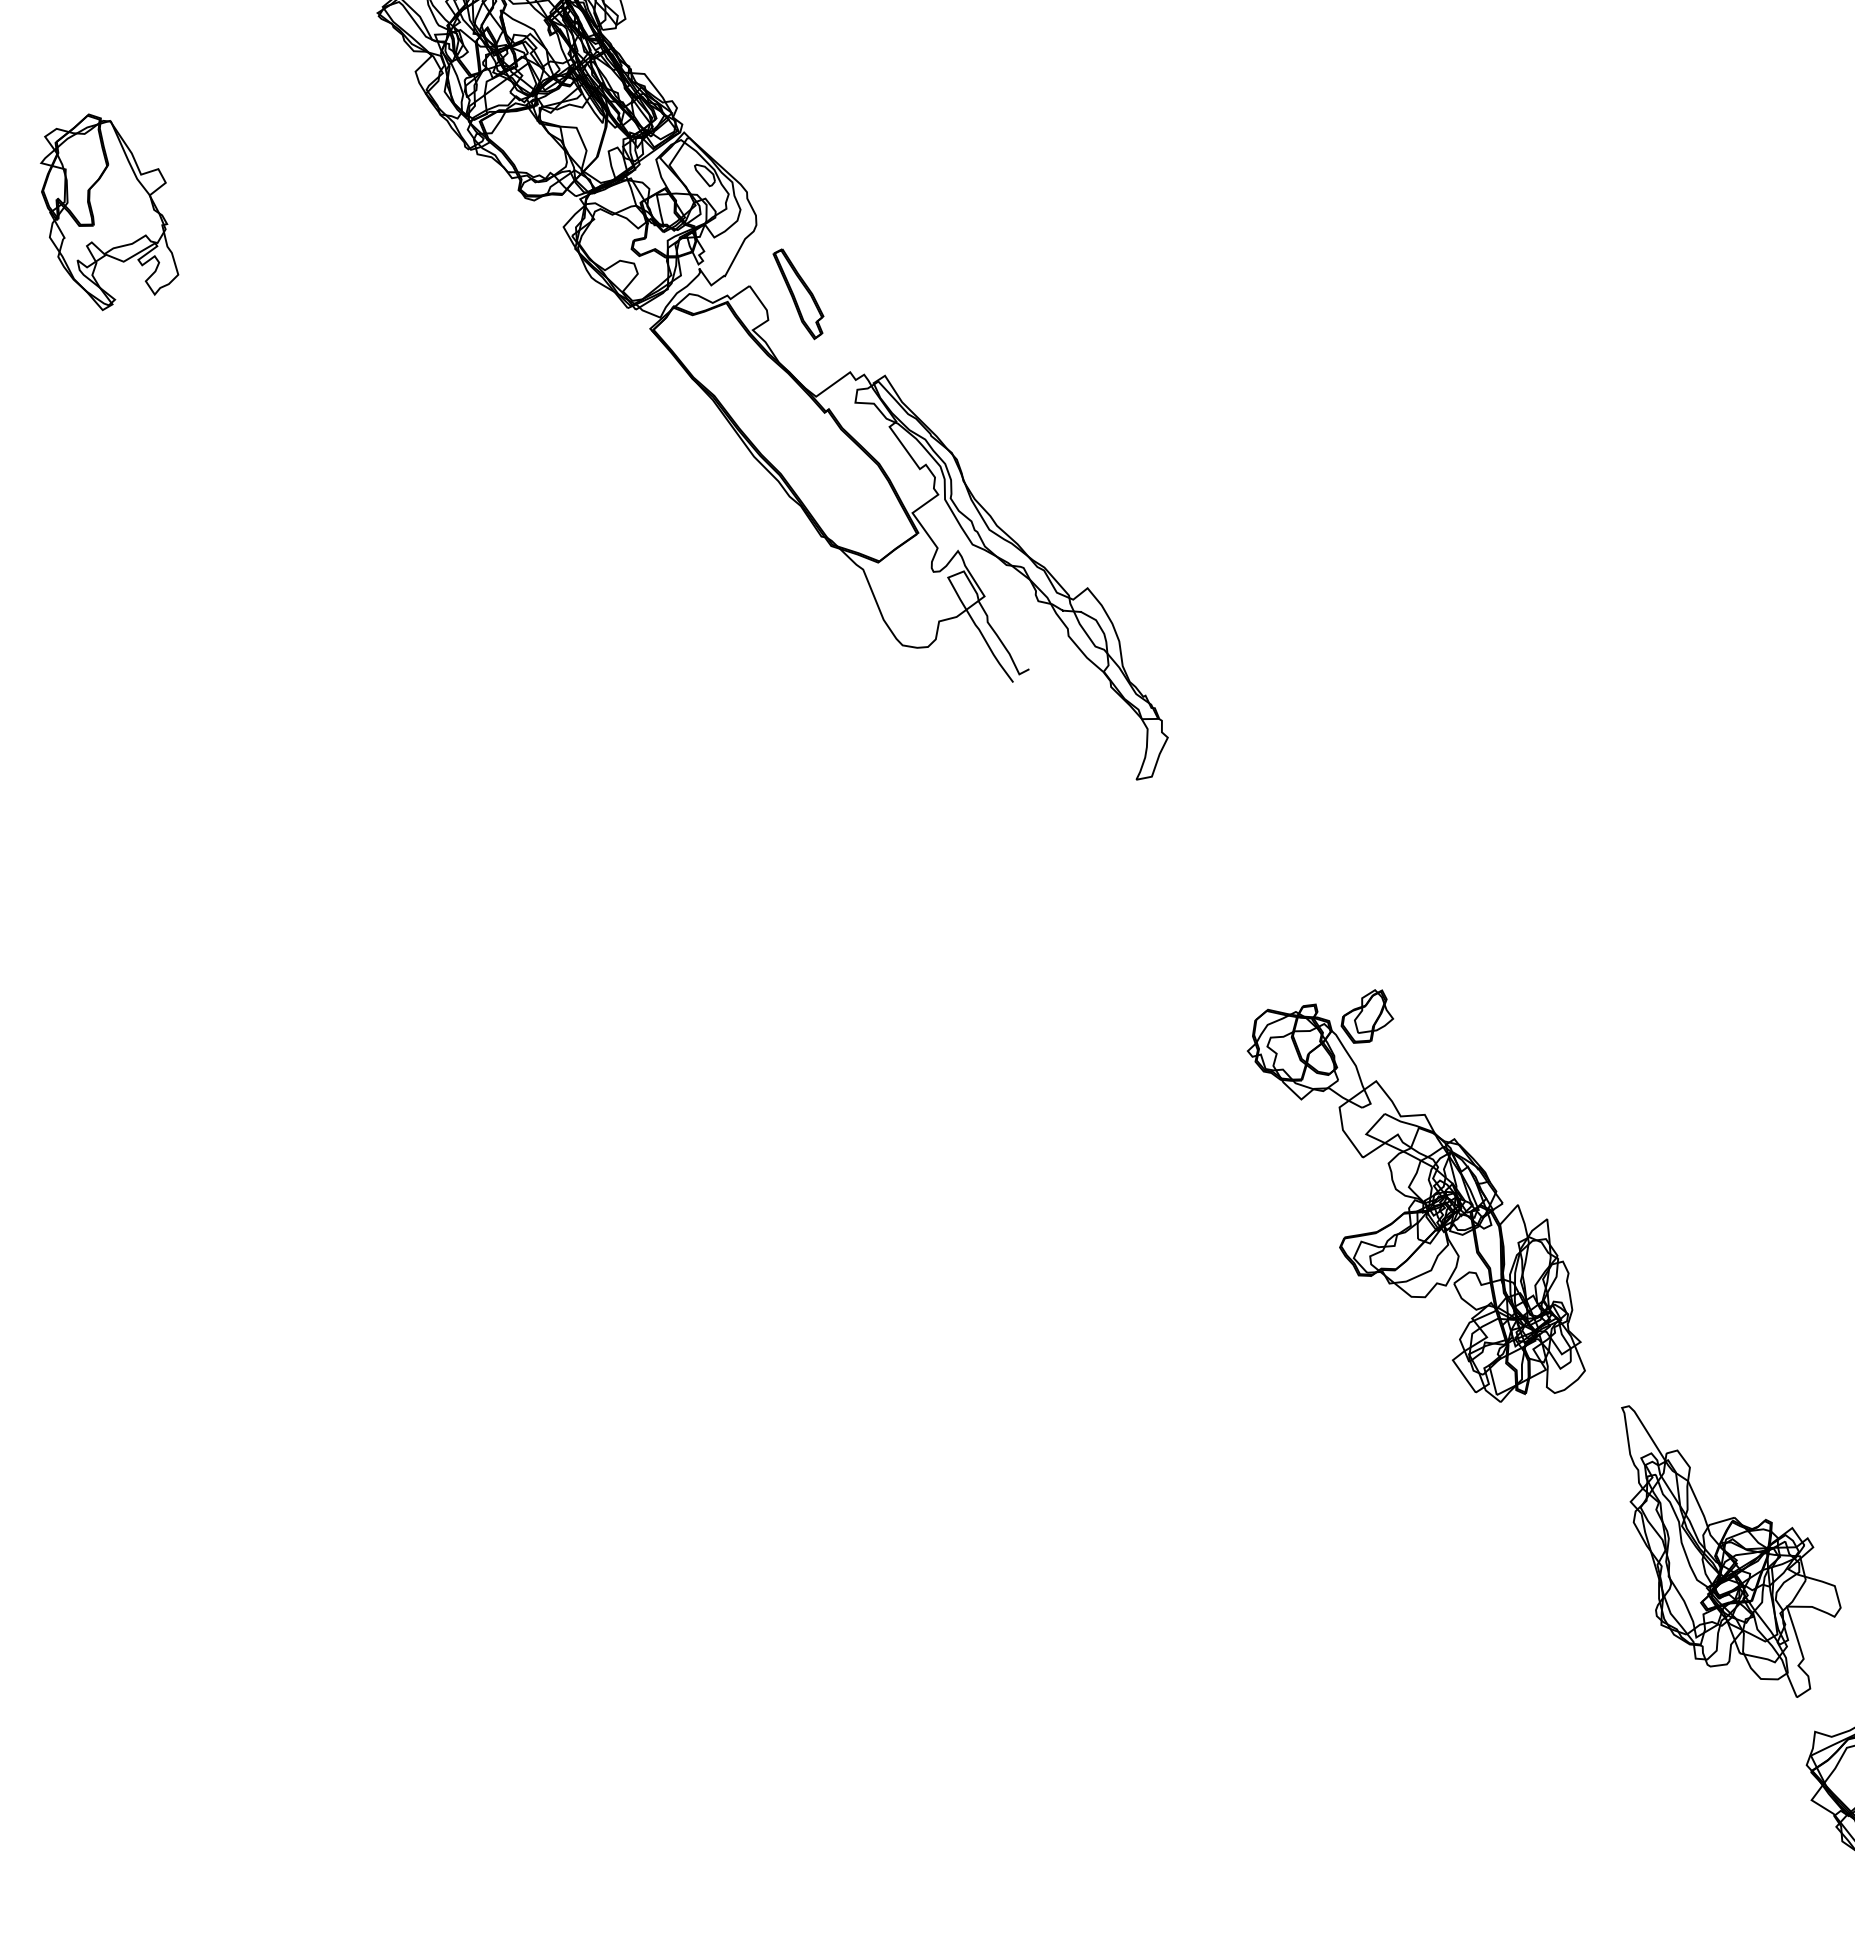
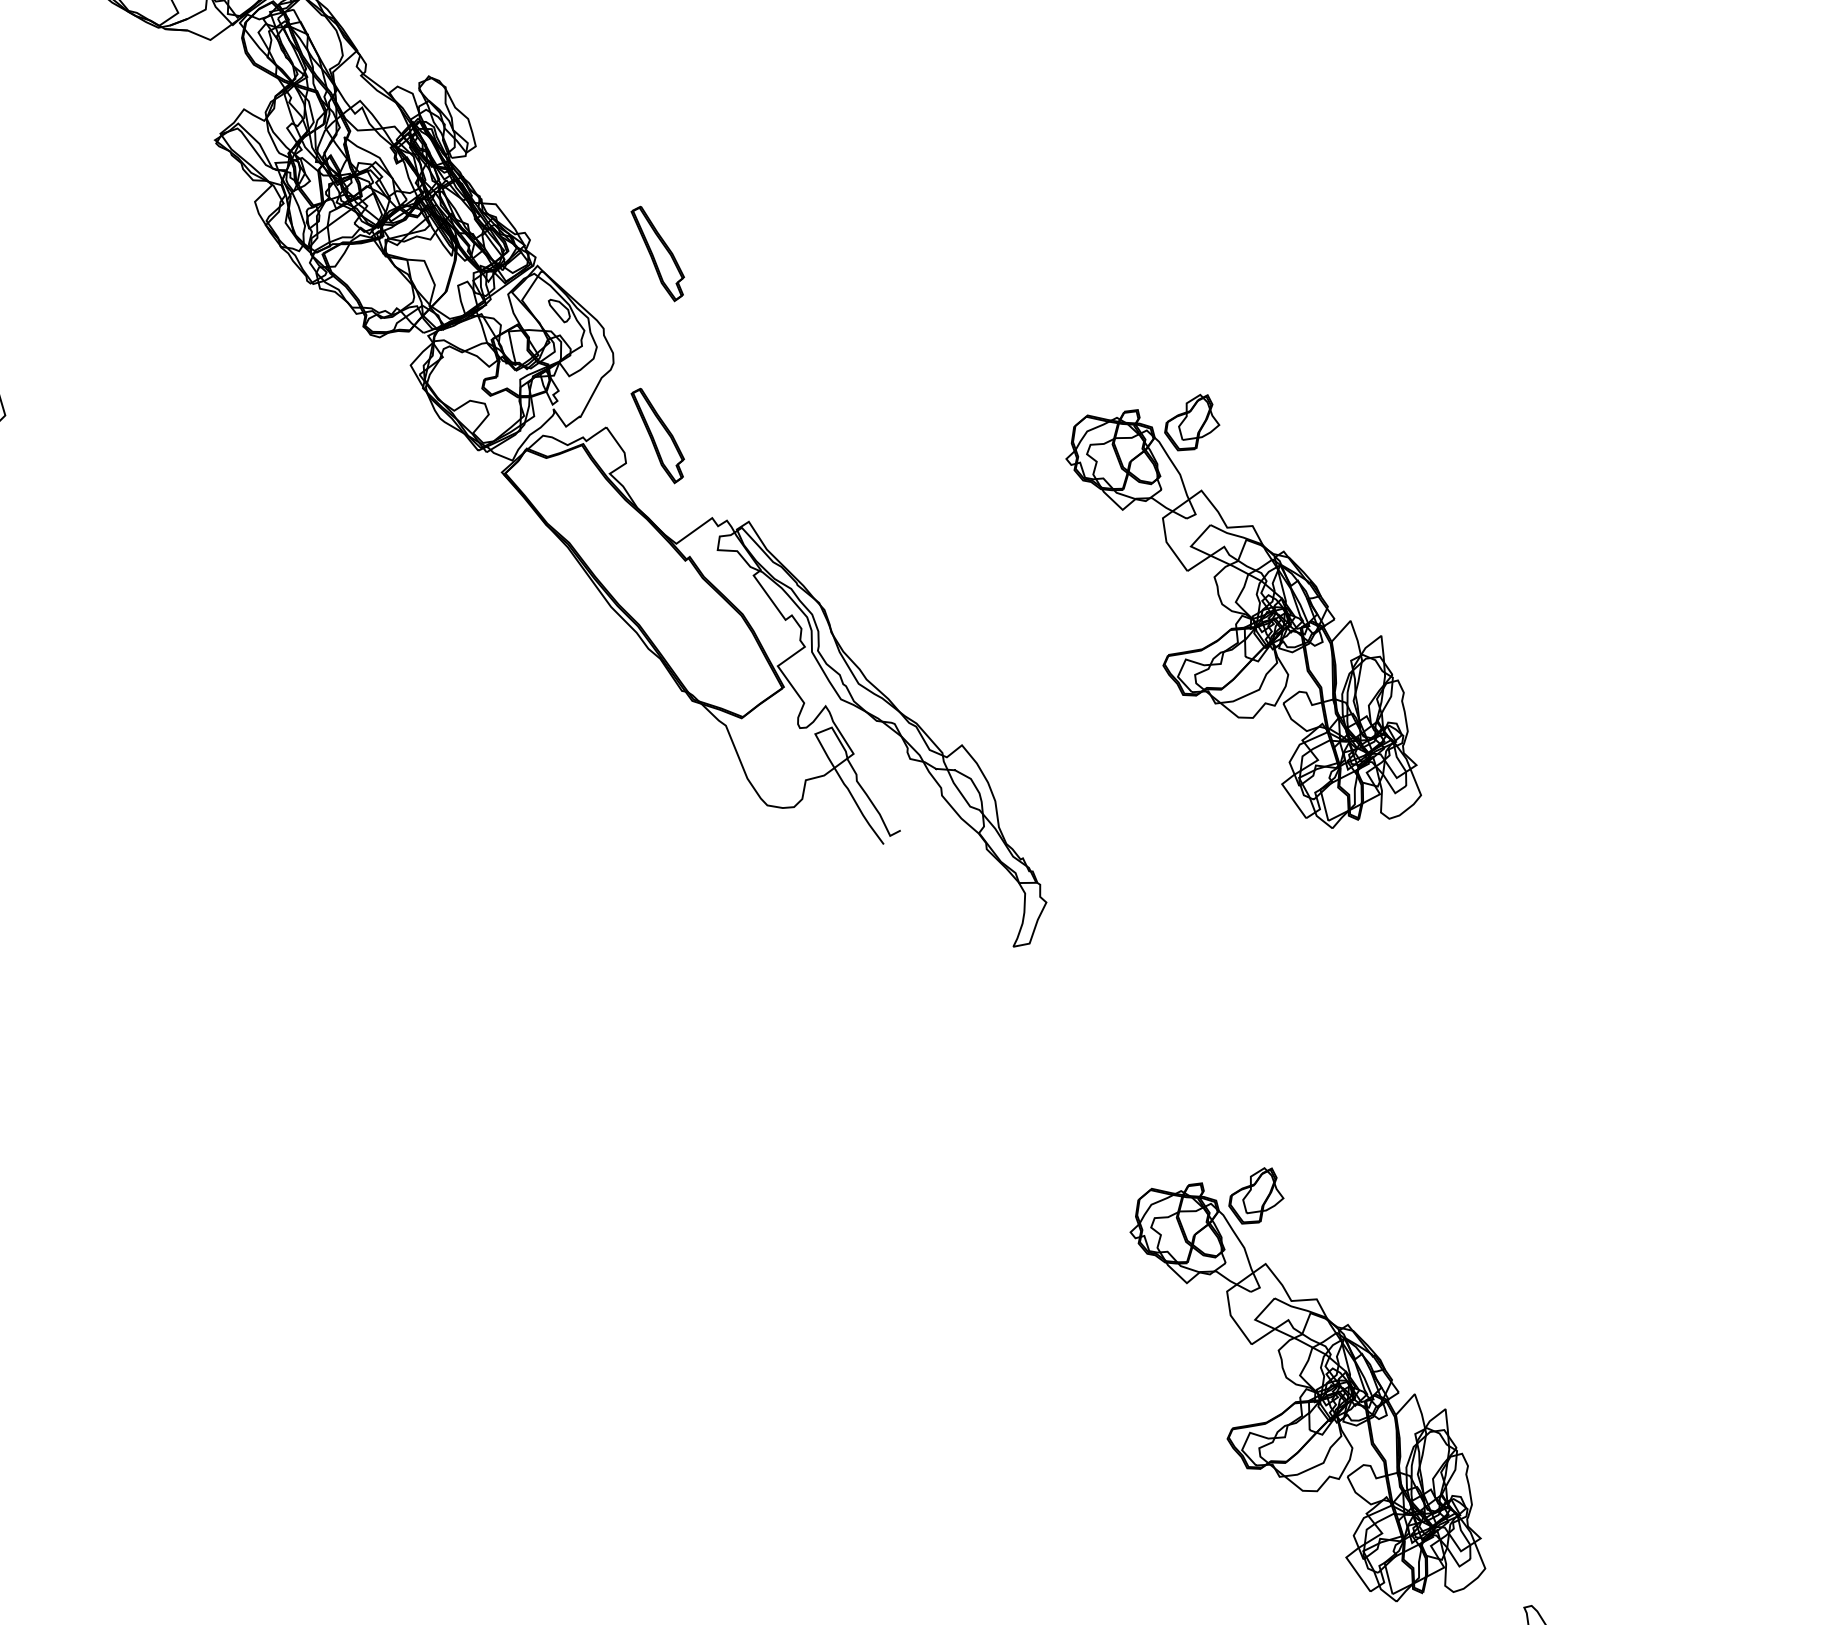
part: (798, 121) -> (657, 254), added
part: (1354, 460) -> (1242, 610), added

